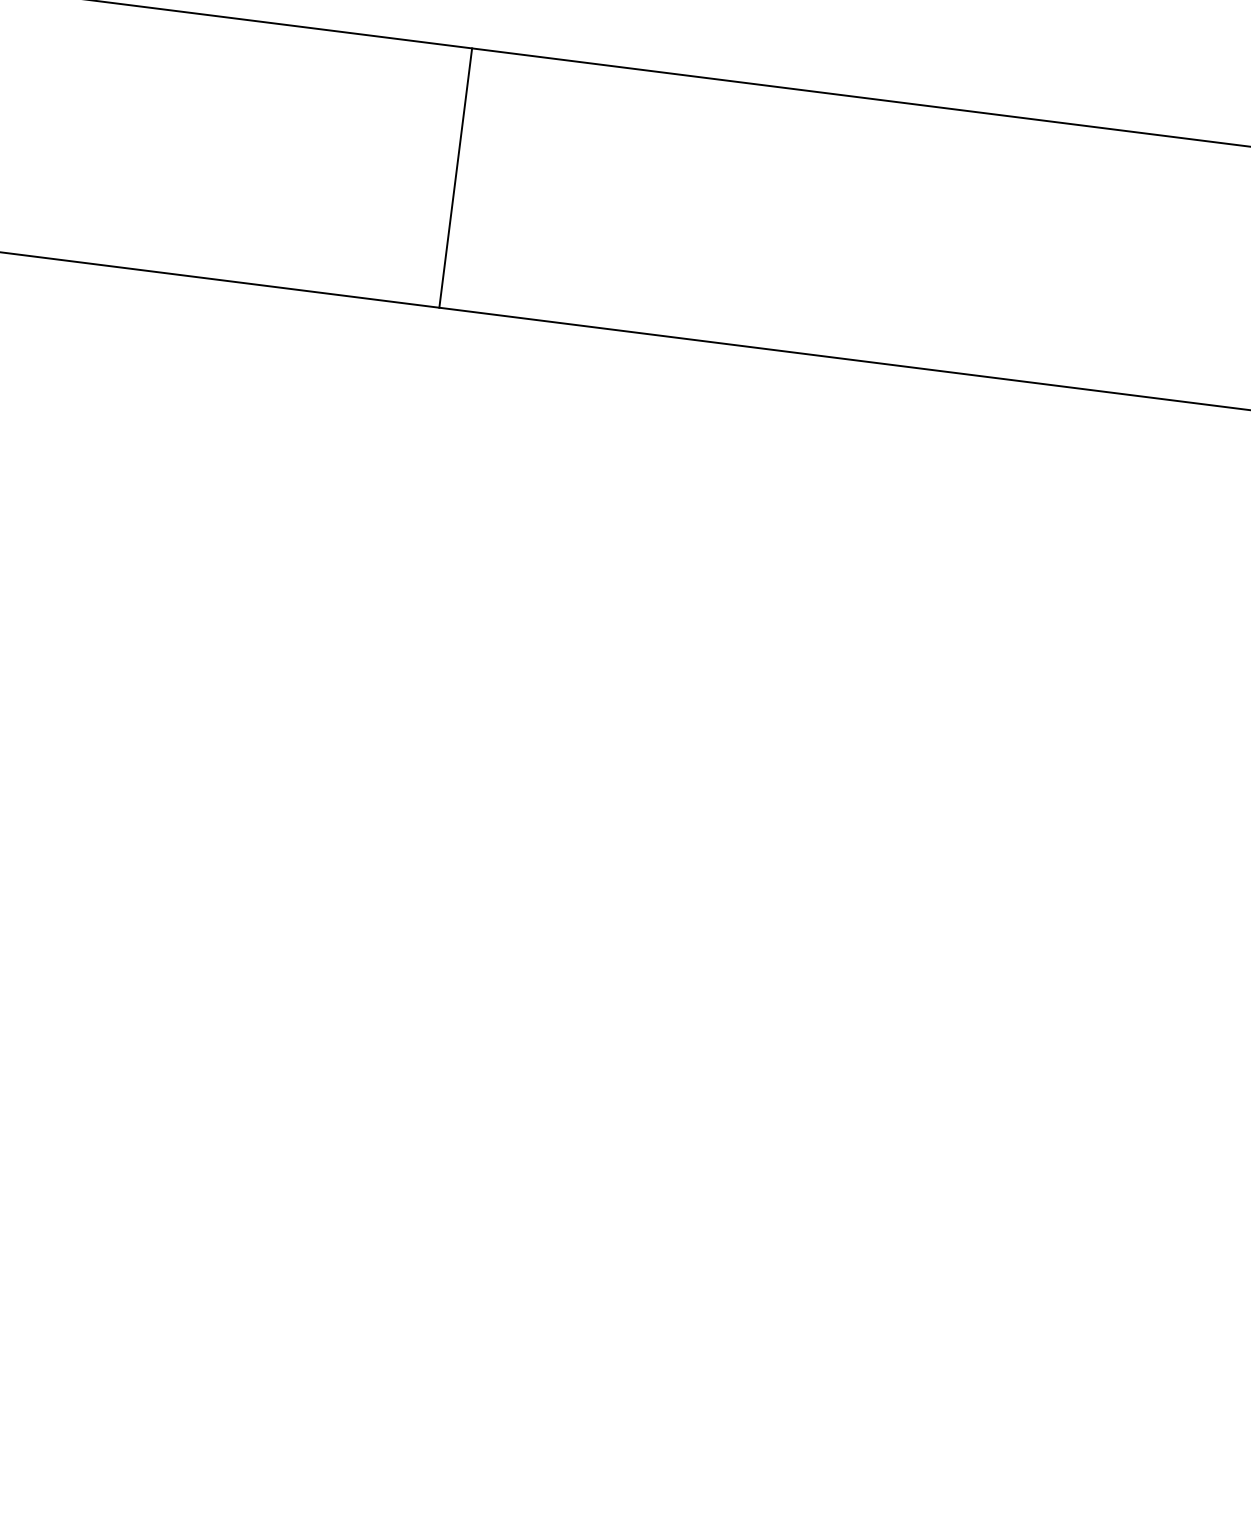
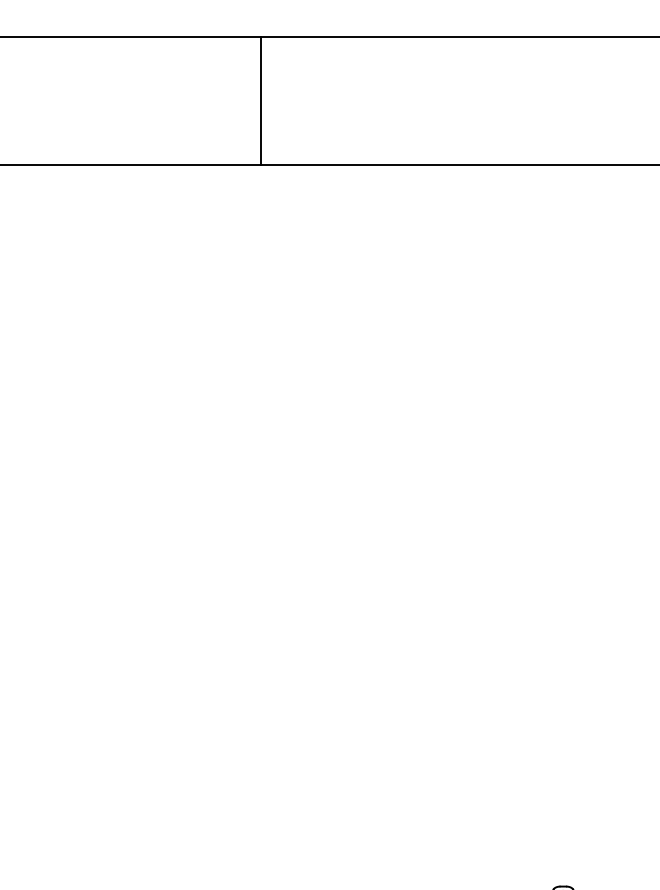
line: (456, 177) -> (261, 100), moved

